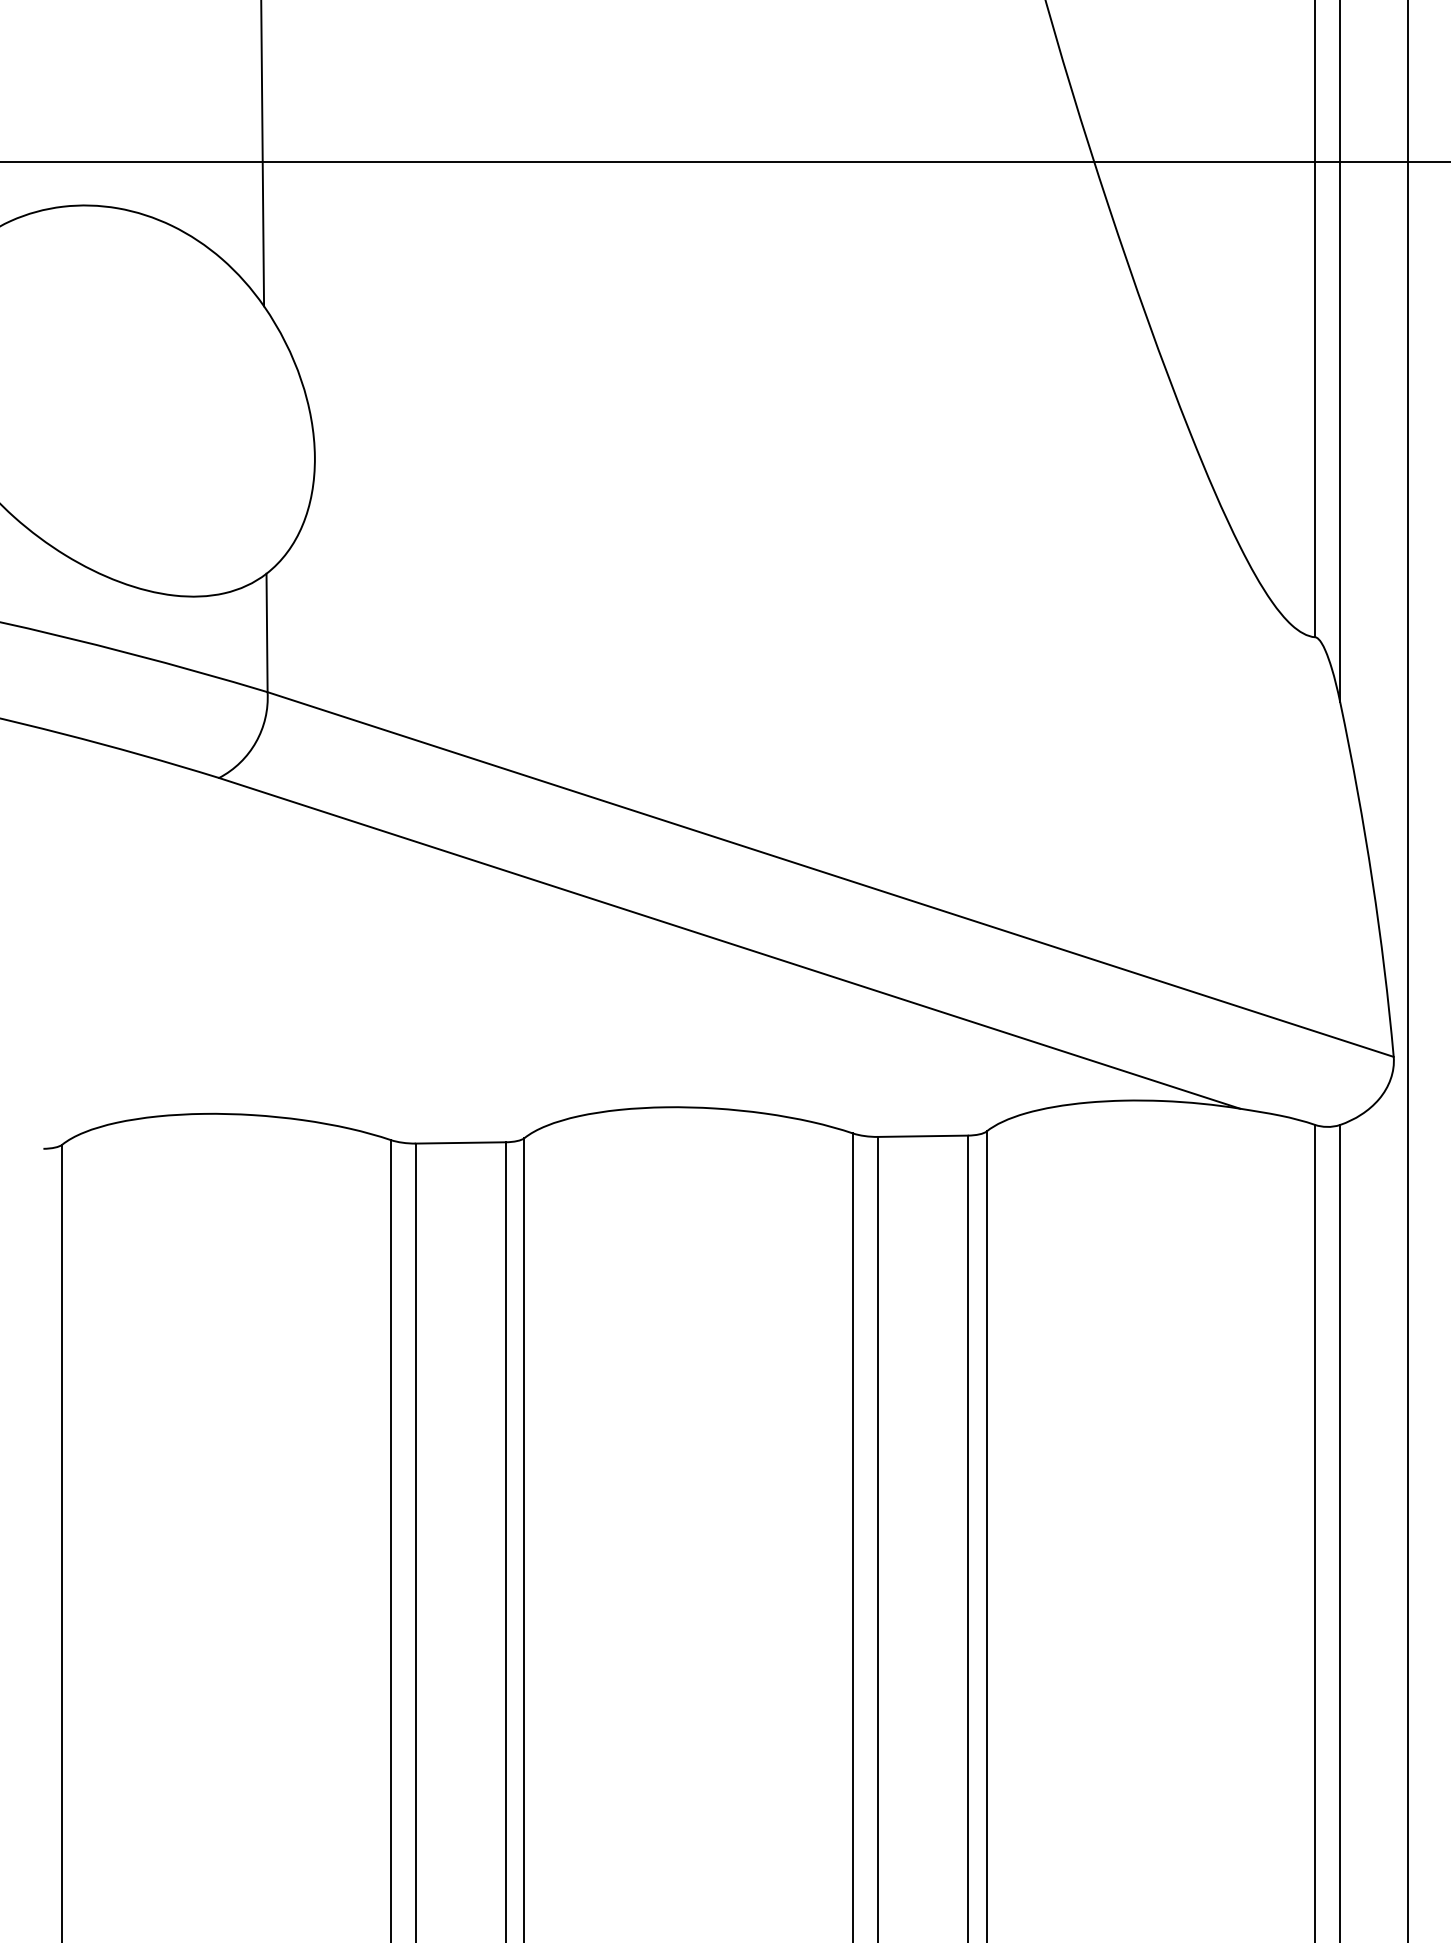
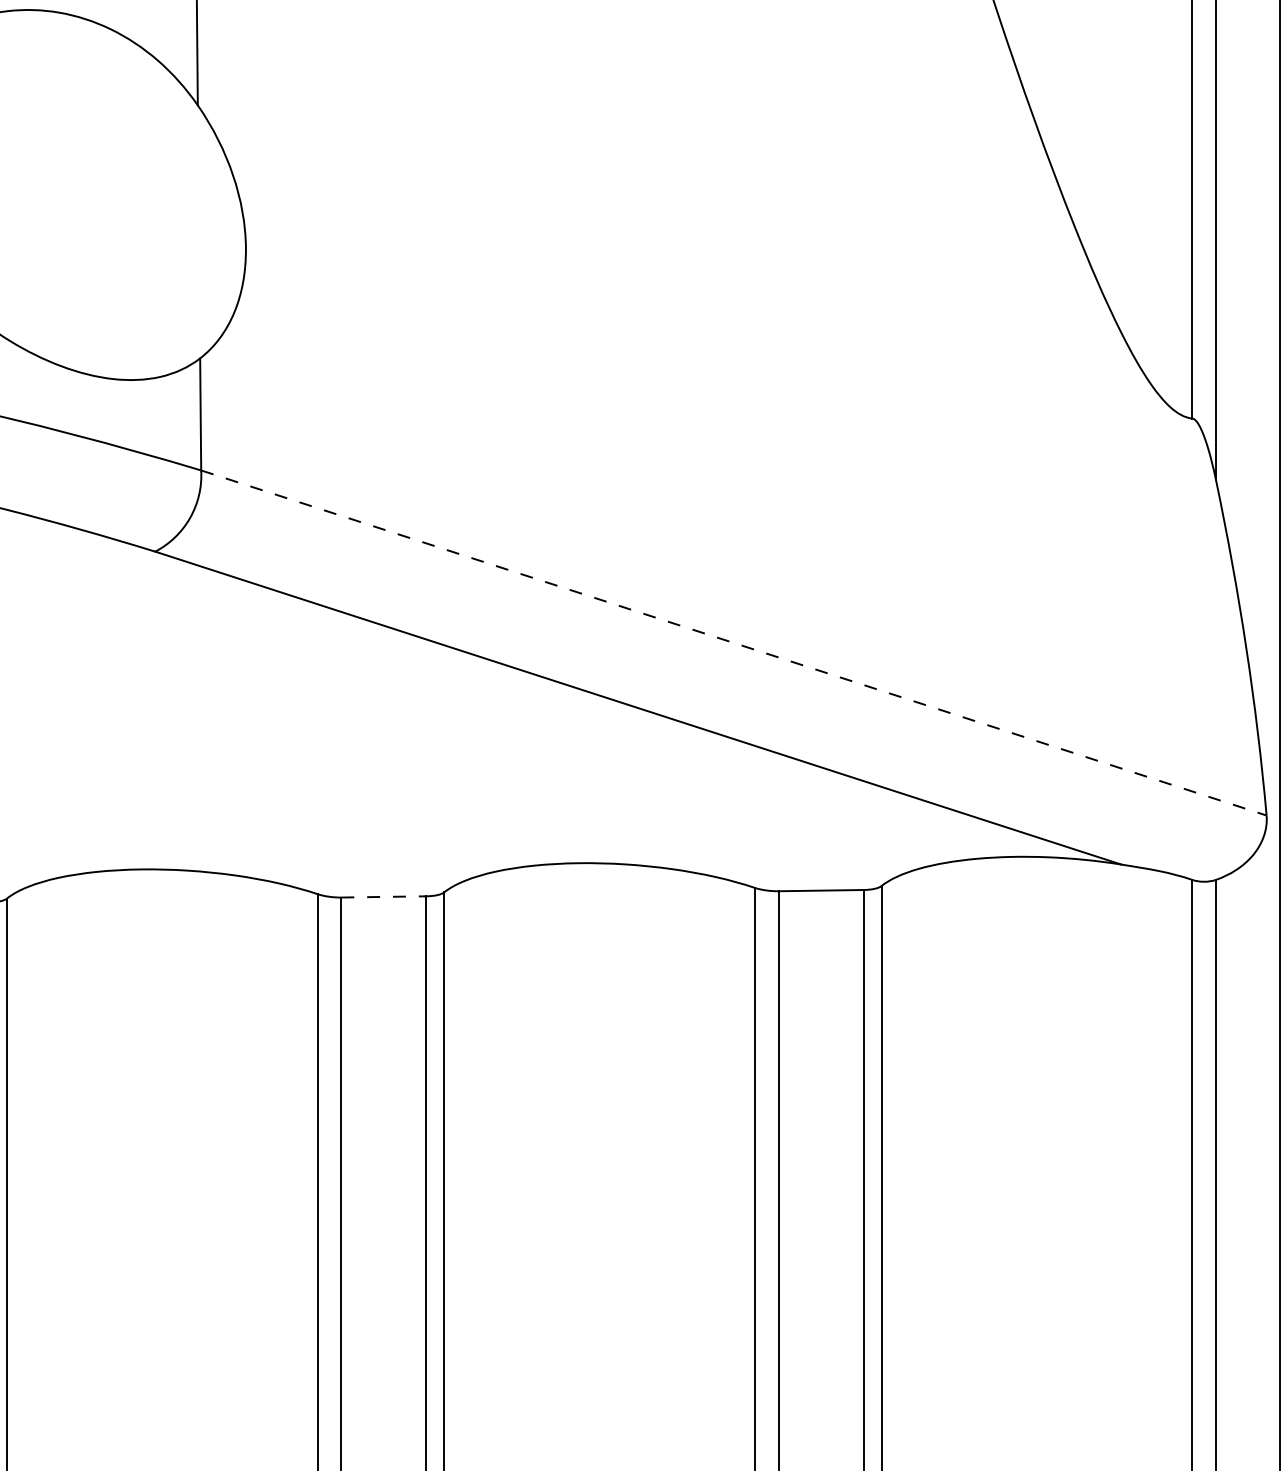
line: (830, 874) -> (733, 642), solid -> dashed
line: (460, 1142) -> (383, 896), solid -> dashed

